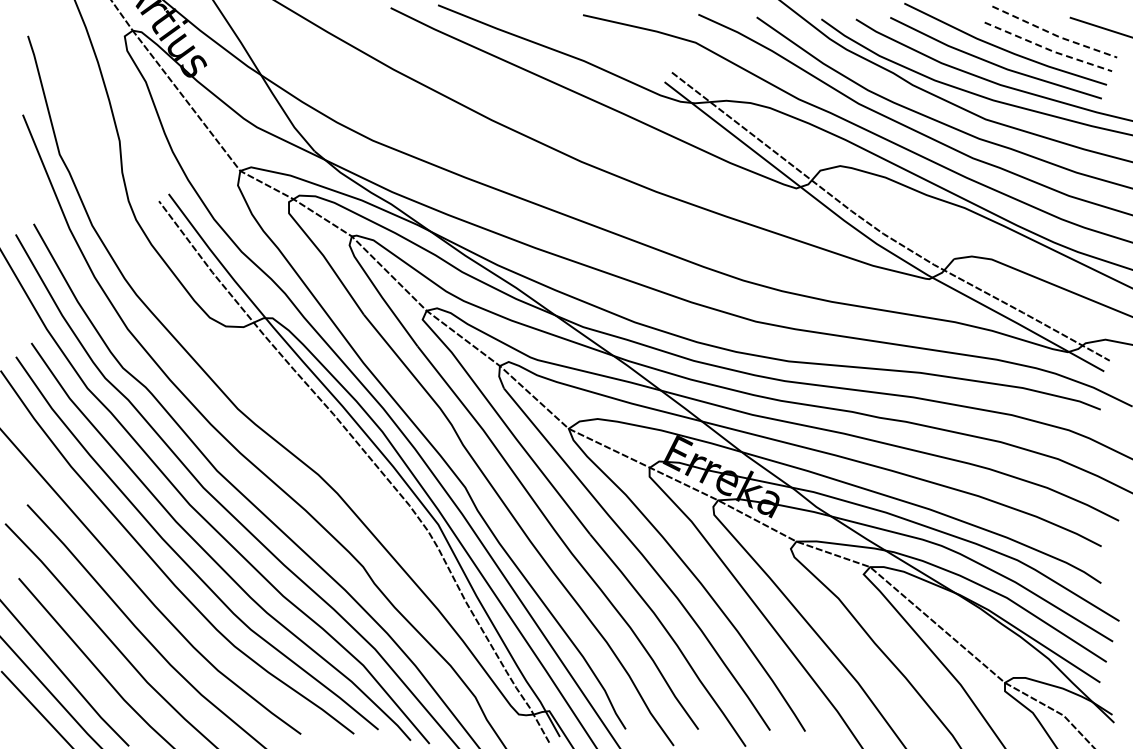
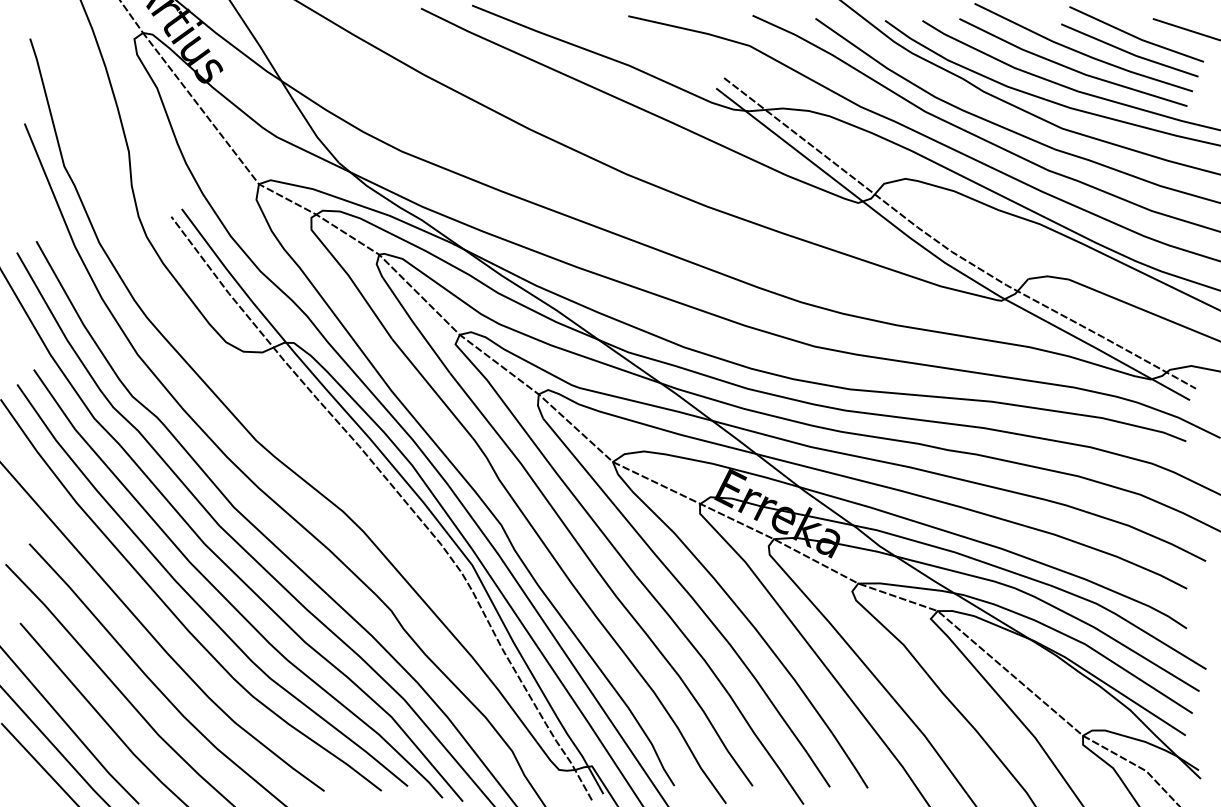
line: (1054, 34) -> (1136, 37), dashed -> solid
line: (1047, 49) -> (1128, 53), dashed -> solid

